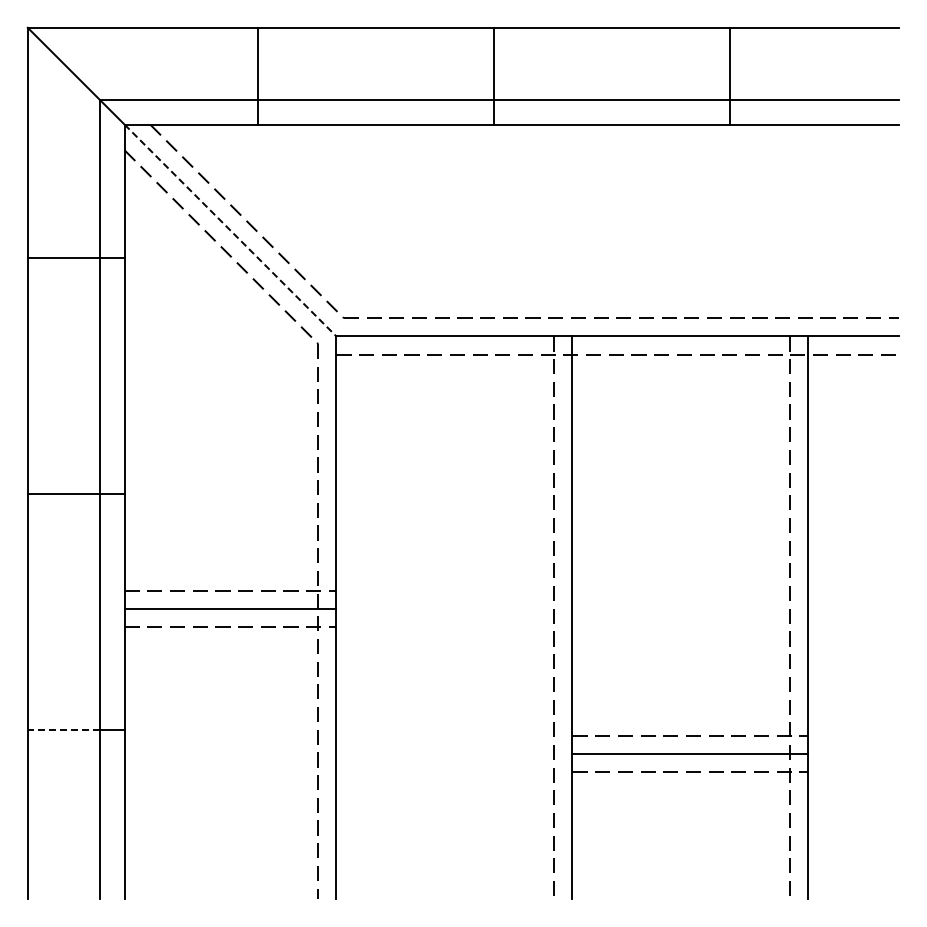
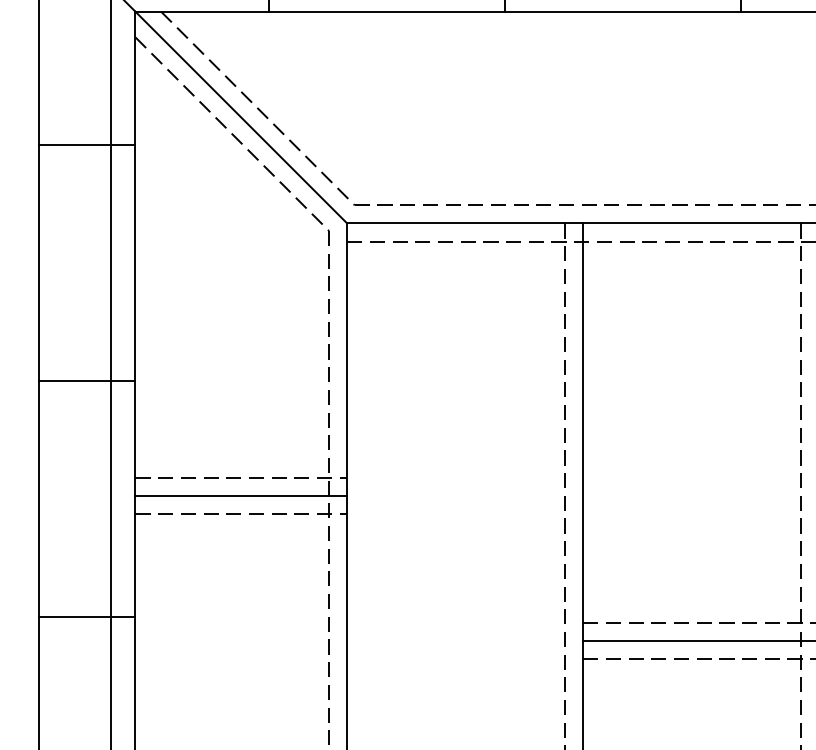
line: (230, 230) -> (241, 117), dashed -> solid
line: (63, 729) -> (74, 616), dashed -> solid

